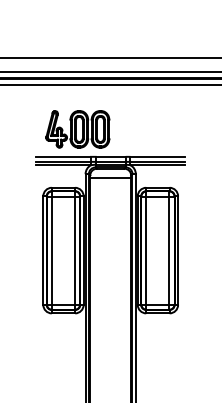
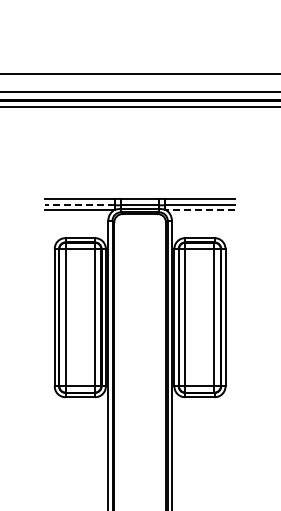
part: (77, 129) -> (98, 164), removed
line: (63, 162) -> (80, 205), solid -> dashed
line: (157, 165) -> (199, 209), solid -> dashed
line: (111, 177) -> (140, 225), removed

